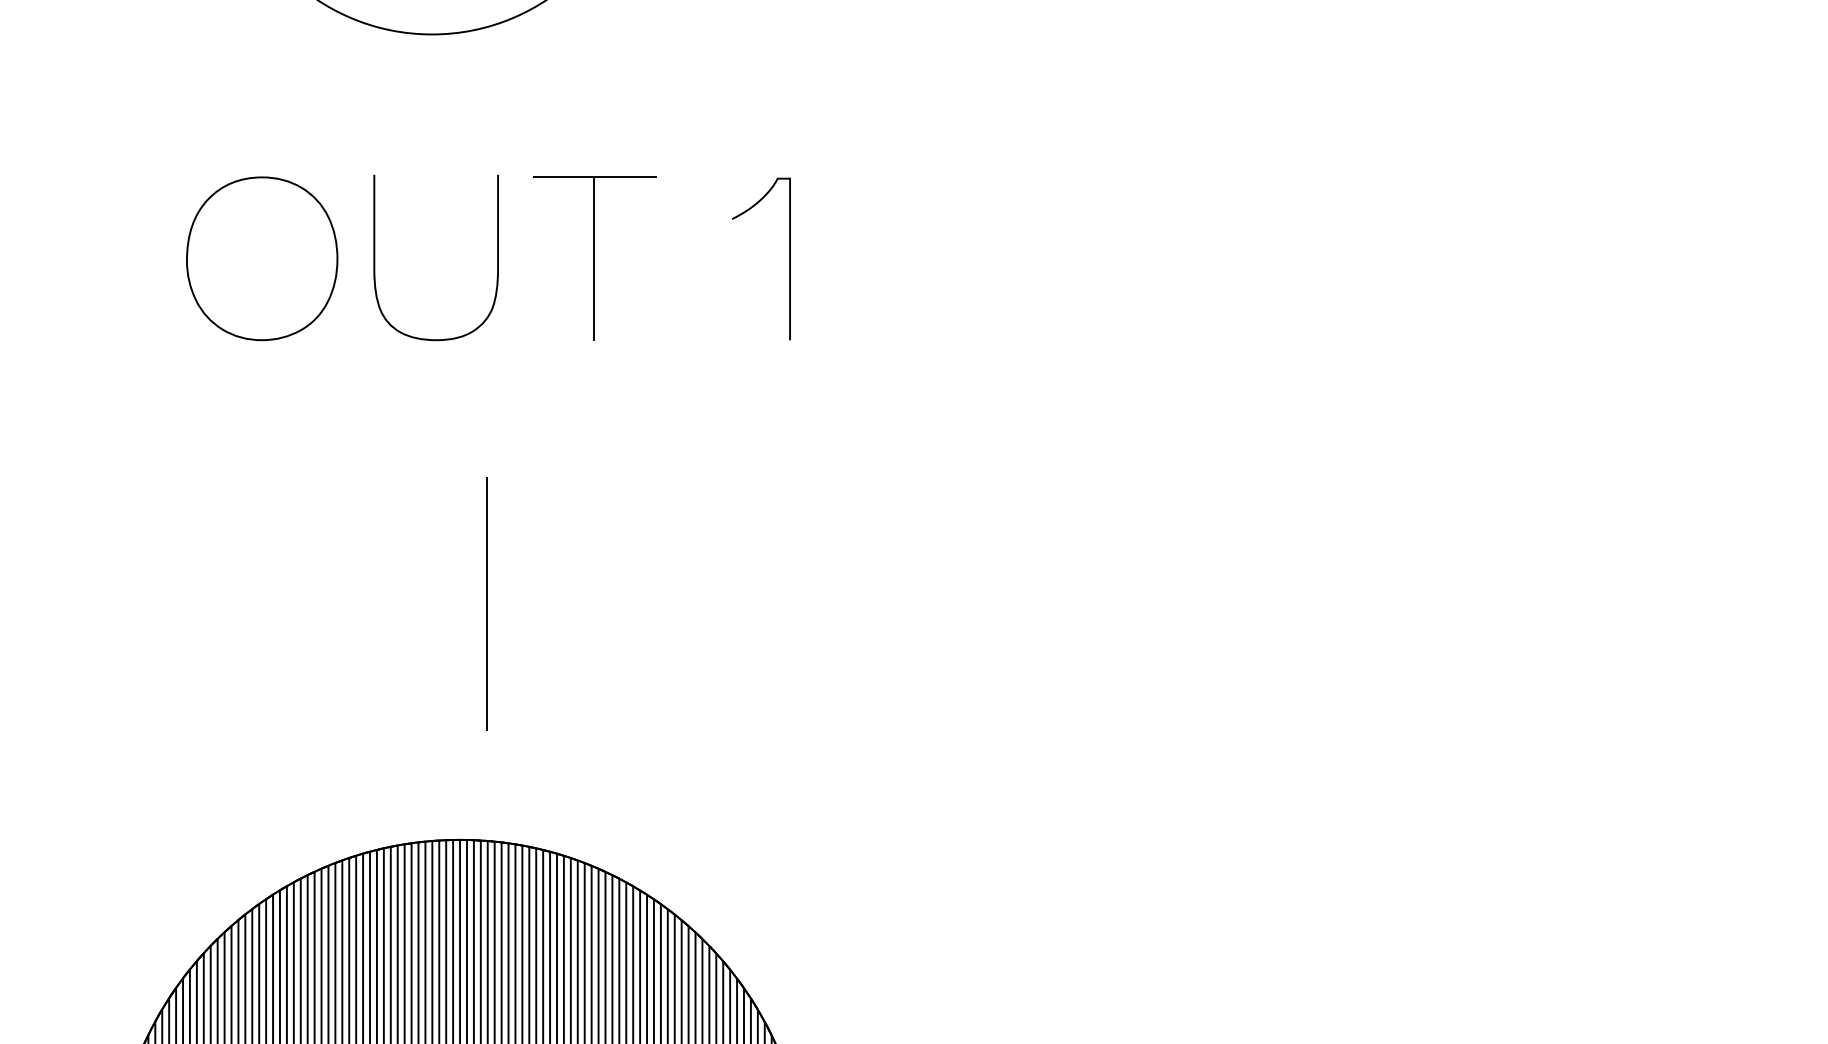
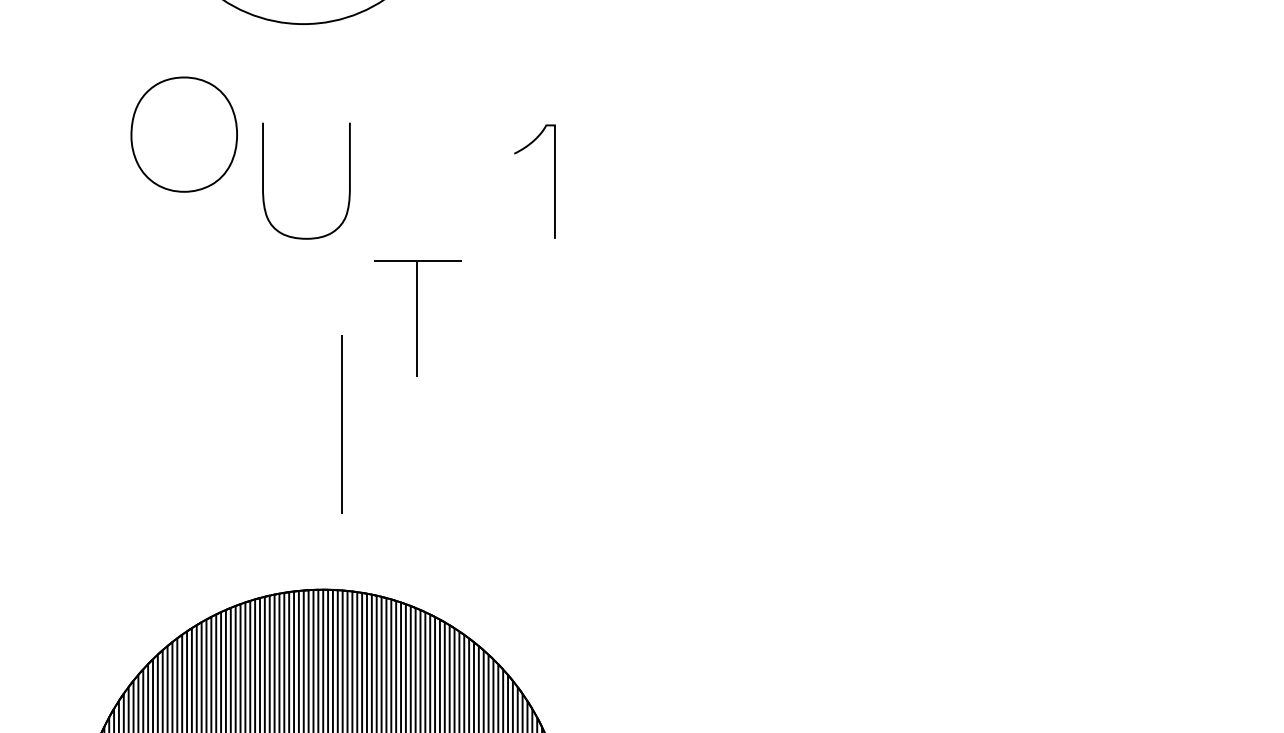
part: (261, 258) -> (183, 134), moved
part: (594, 258) -> (417, 318), moved

